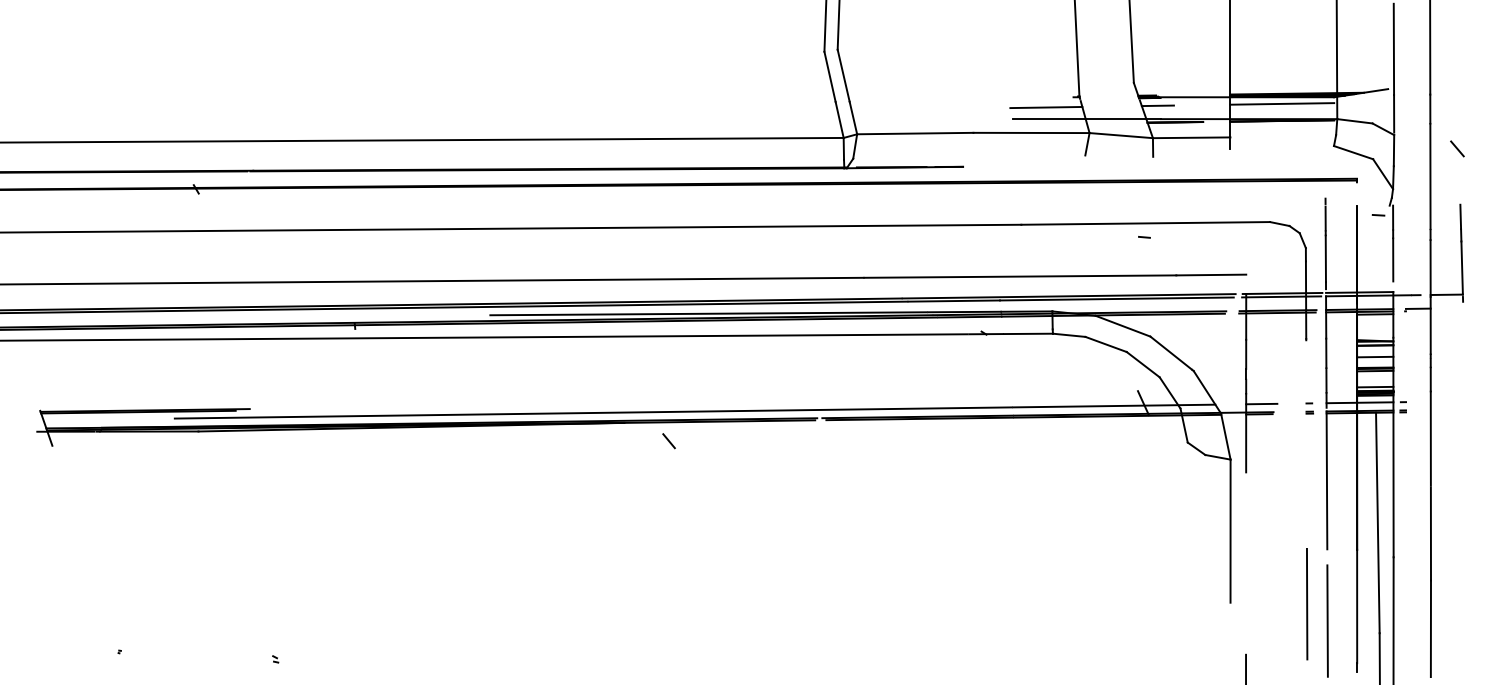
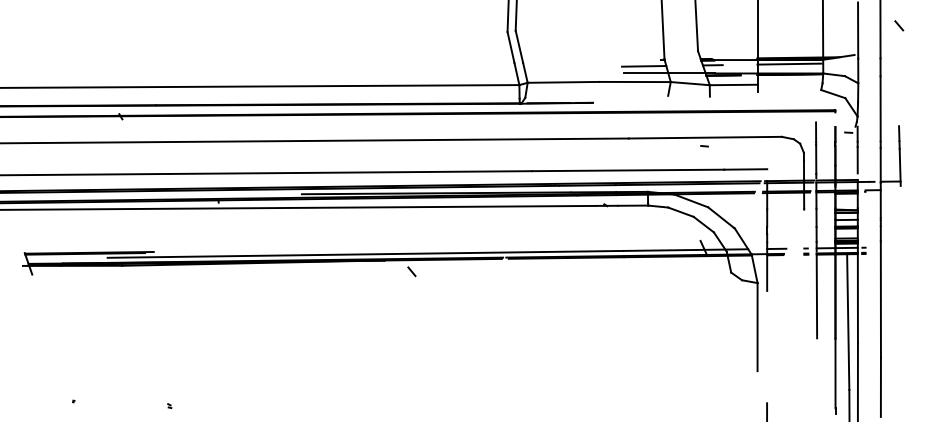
line: (1457, 148) -> (899, 25), moved
line: (1306, 604) -> (804, 372), removed
line: (1327, 621) -> (817, 382), removed

